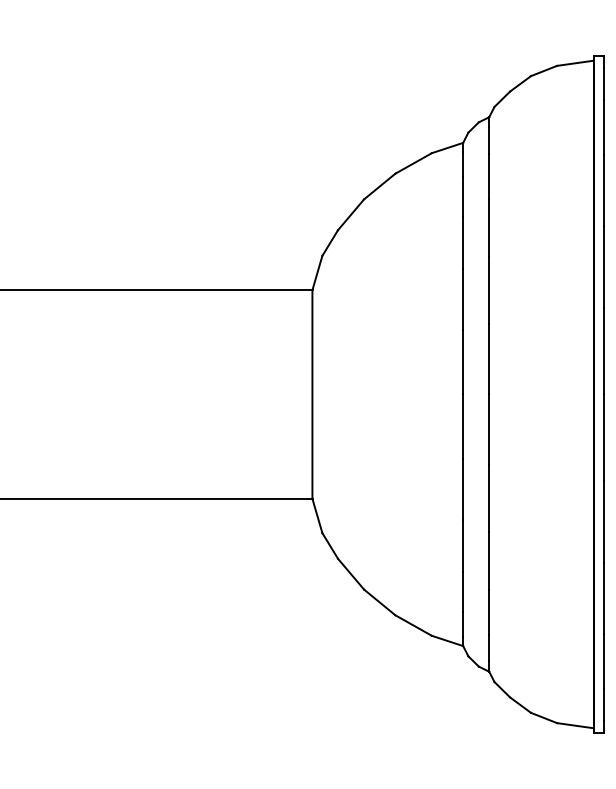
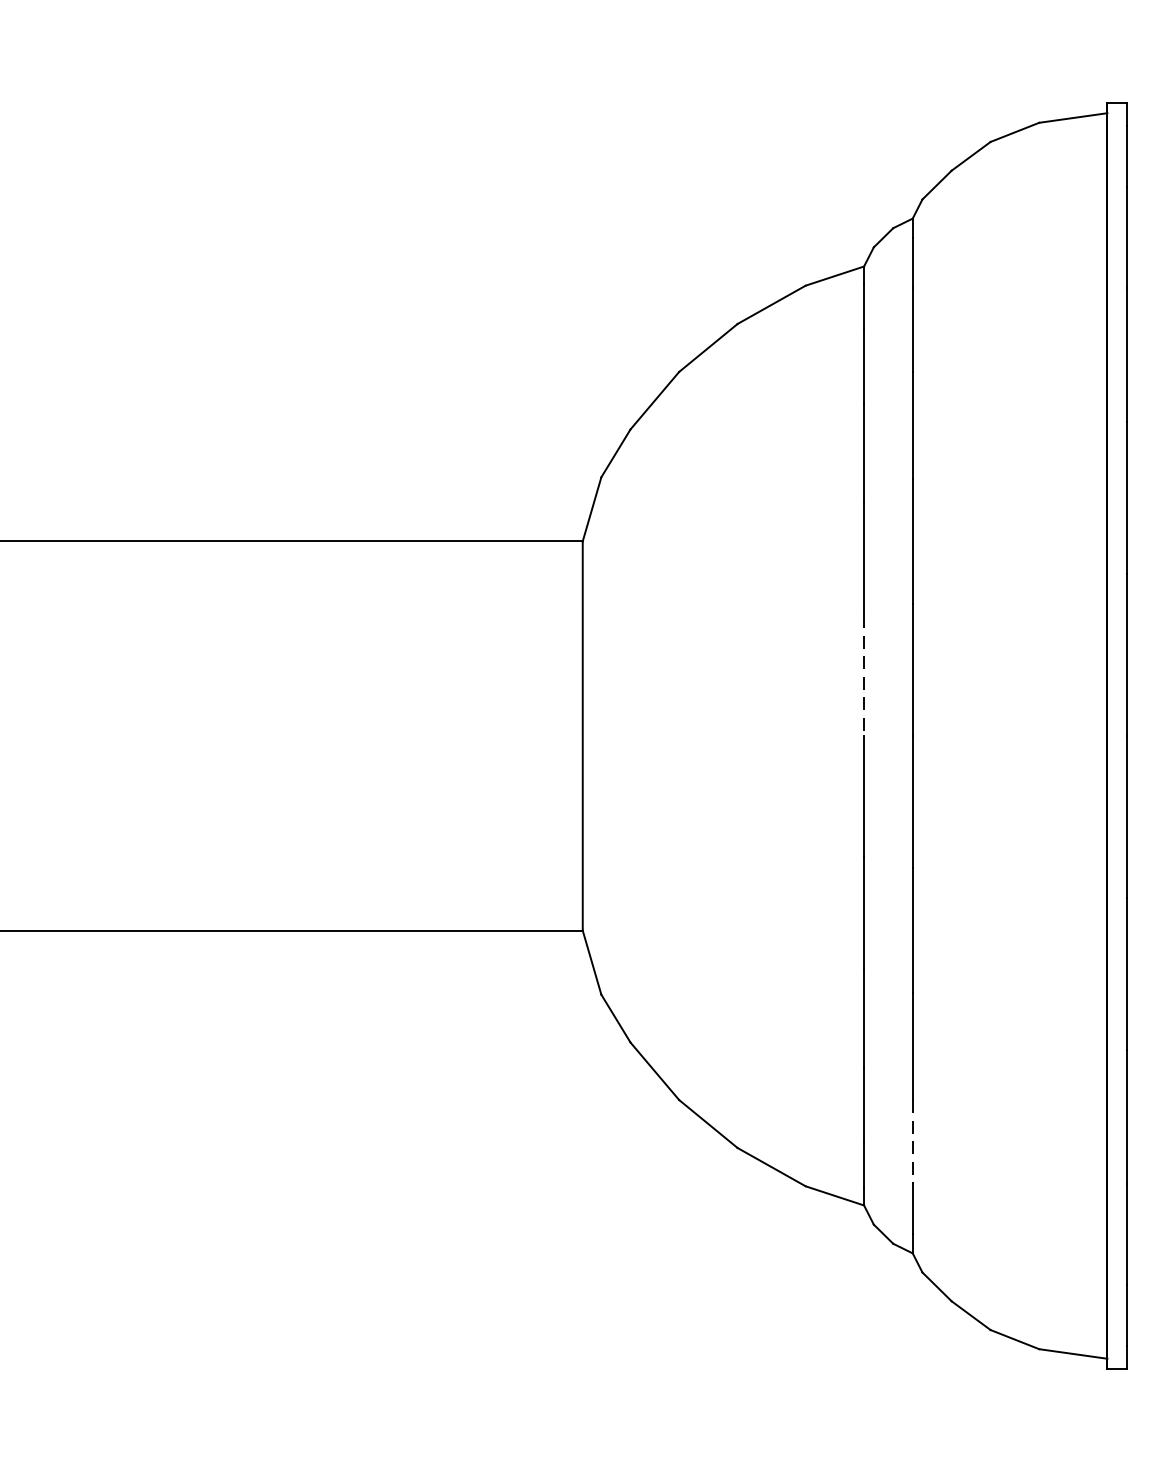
line: (463, 362) -> (864, 676), solid -> dashed
line: (489, 612) -> (913, 1142), solid -> dashed

